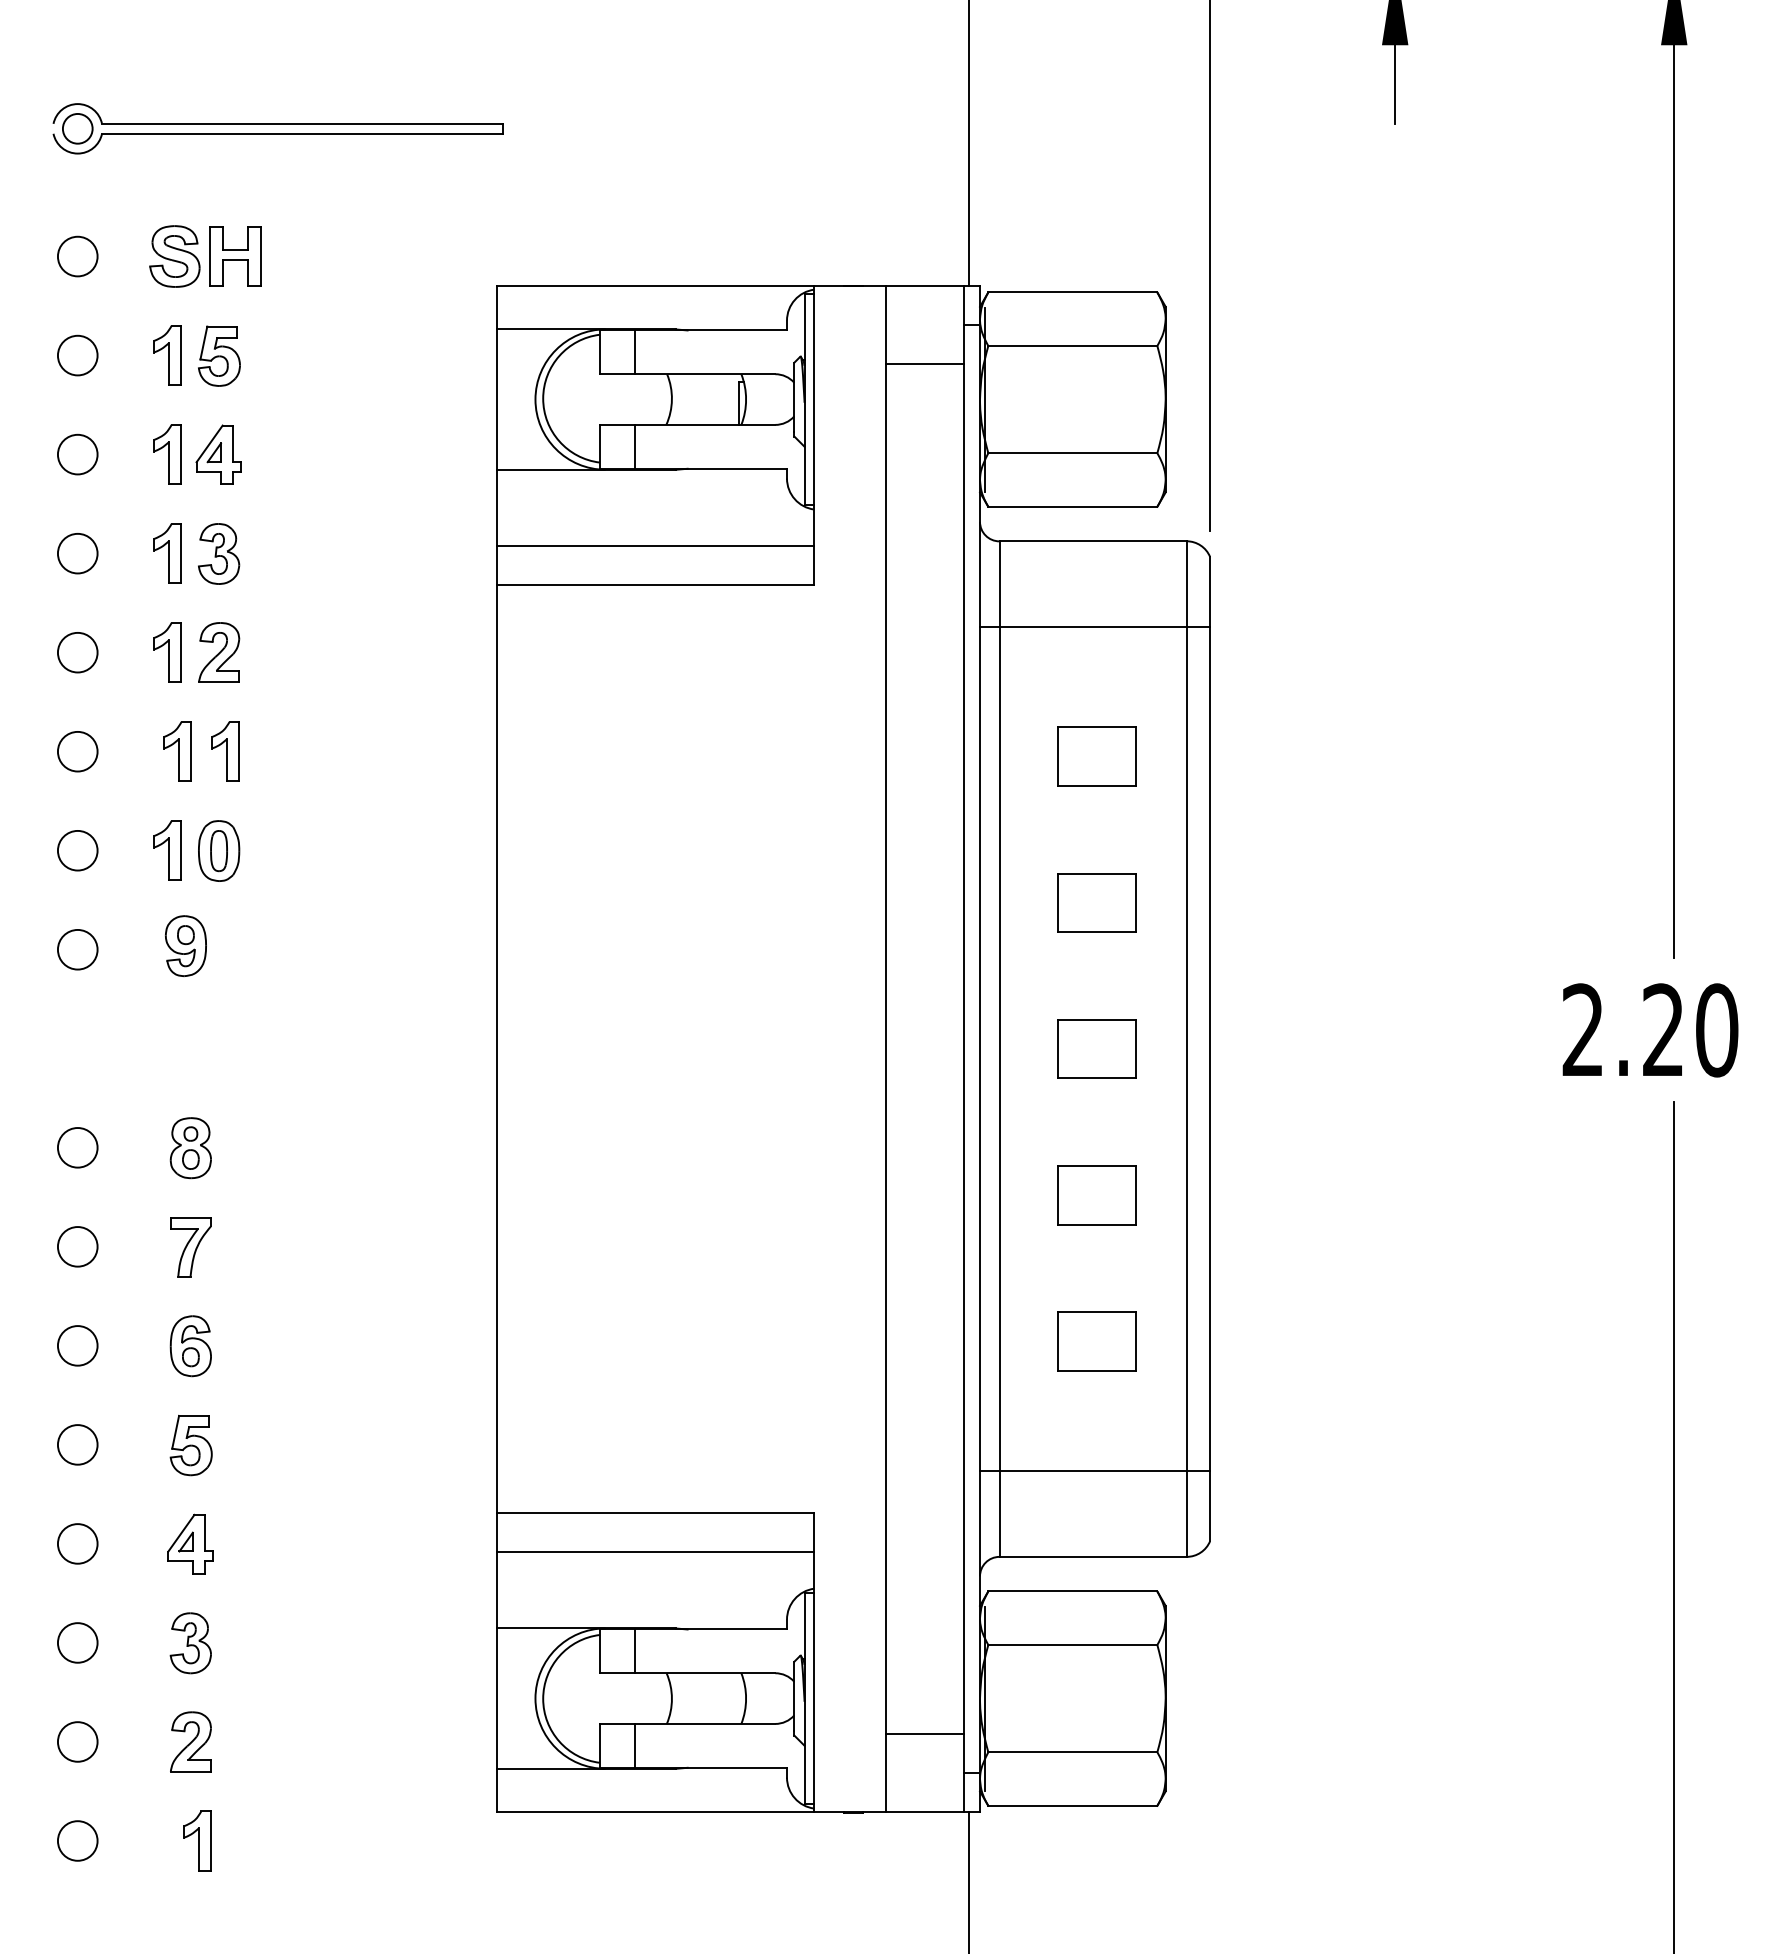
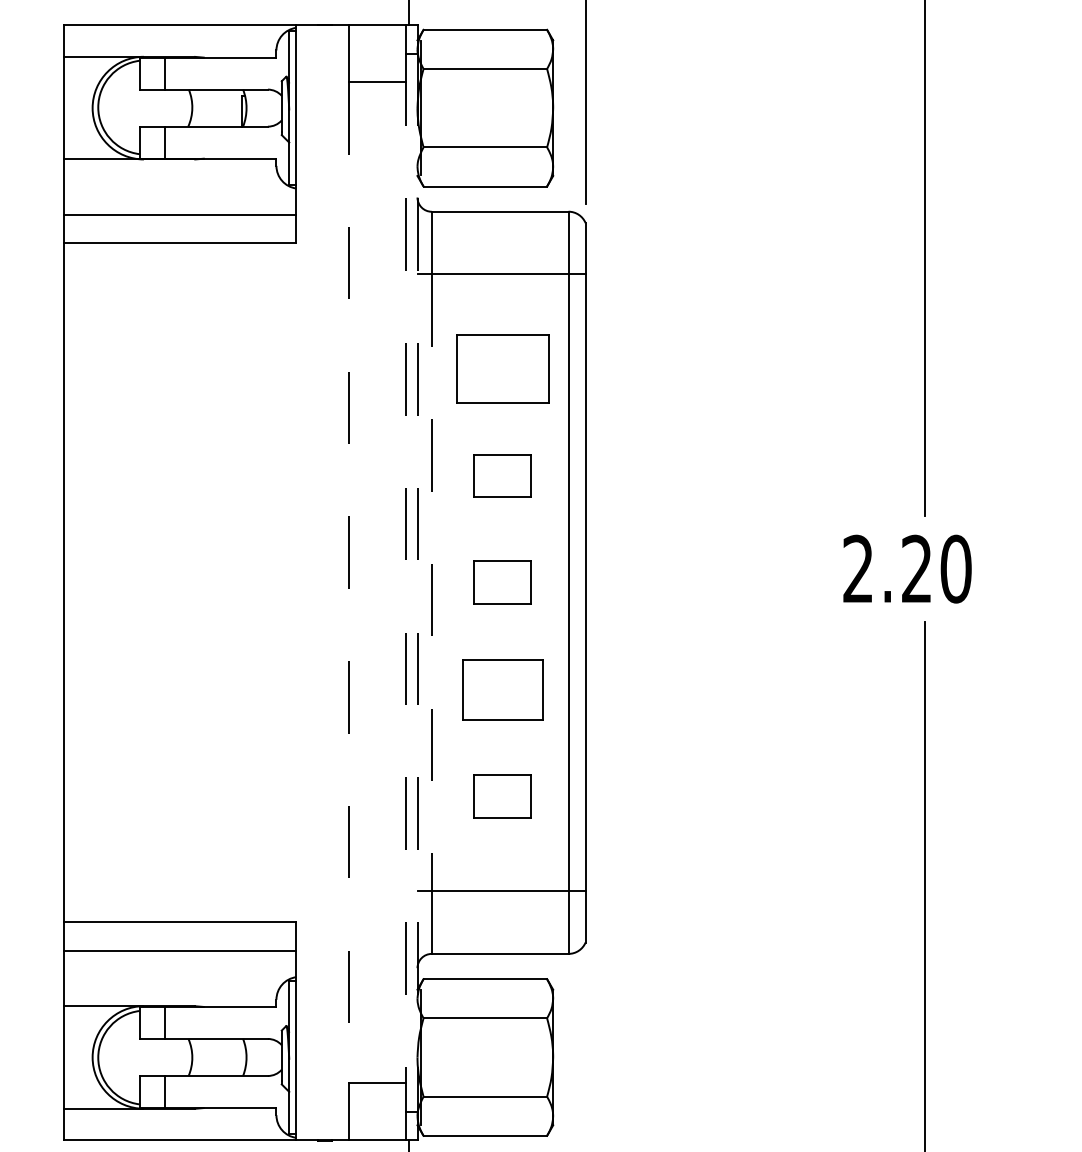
part: (1096, 756) -> (502, 368), size x1.6
line: (886, 1049) -> (349, 583), solid -> dashed
line: (964, 1049) -> (406, 583), solid -> dashed
line: (980, 1049) -> (417, 583), solid -> dashed
line: (999, 1049) -> (431, 583), solid -> dashed
part: (1096, 1195) -> (502, 689), size x1.4

